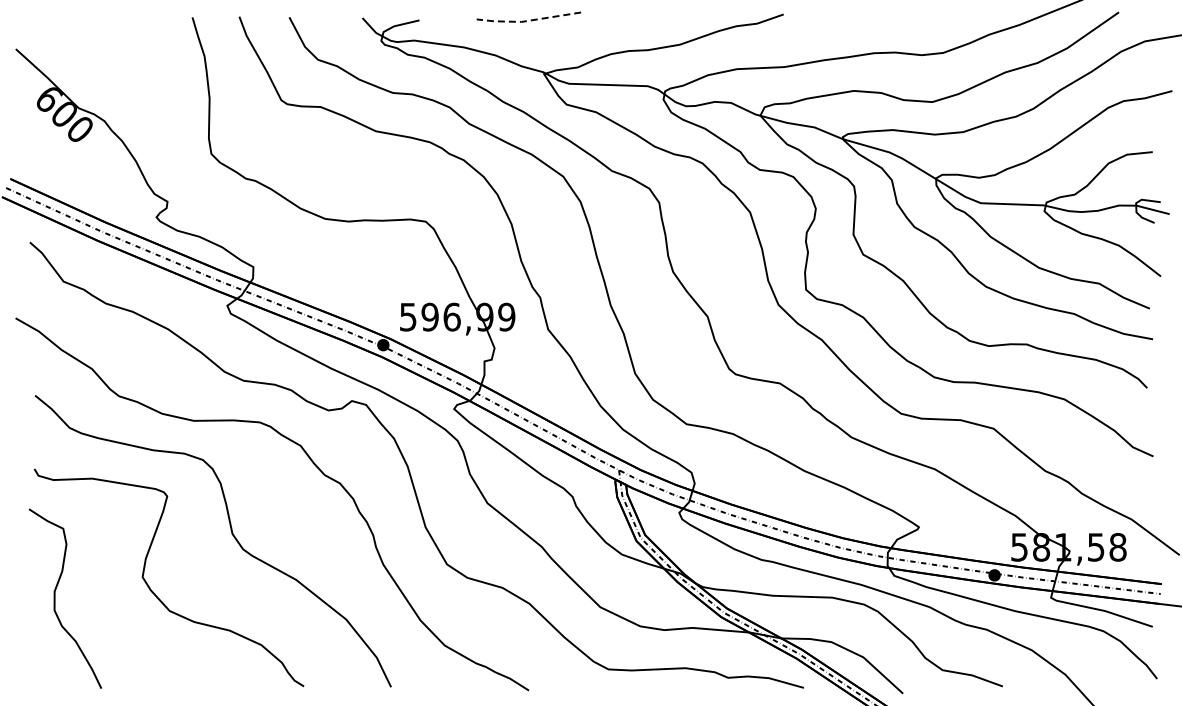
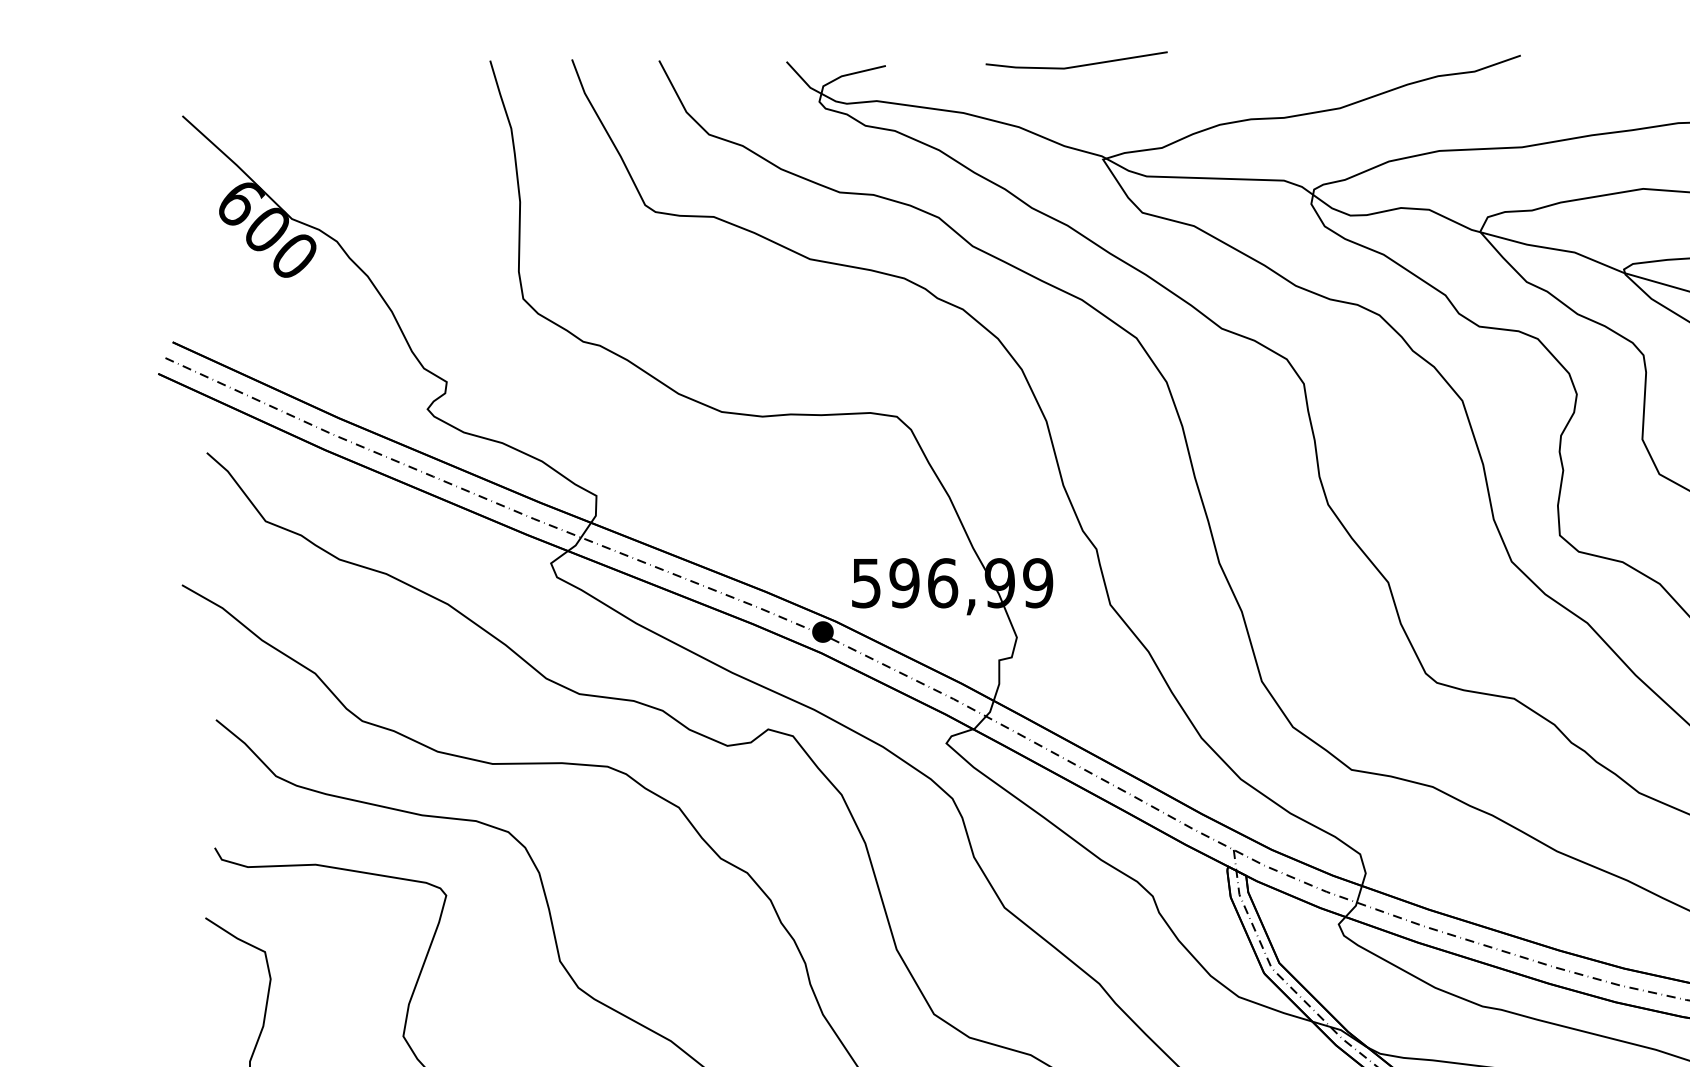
line: (527, 21) -> (1074, 67), dashed -> solid

